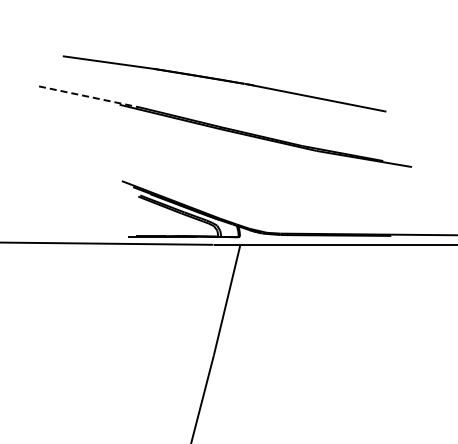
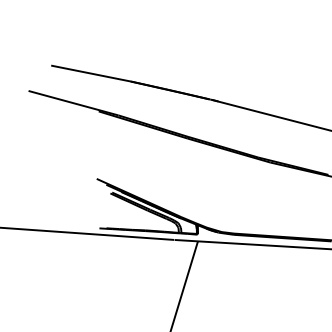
line: (90, 97) -> (73, 103), dashed -> solid

